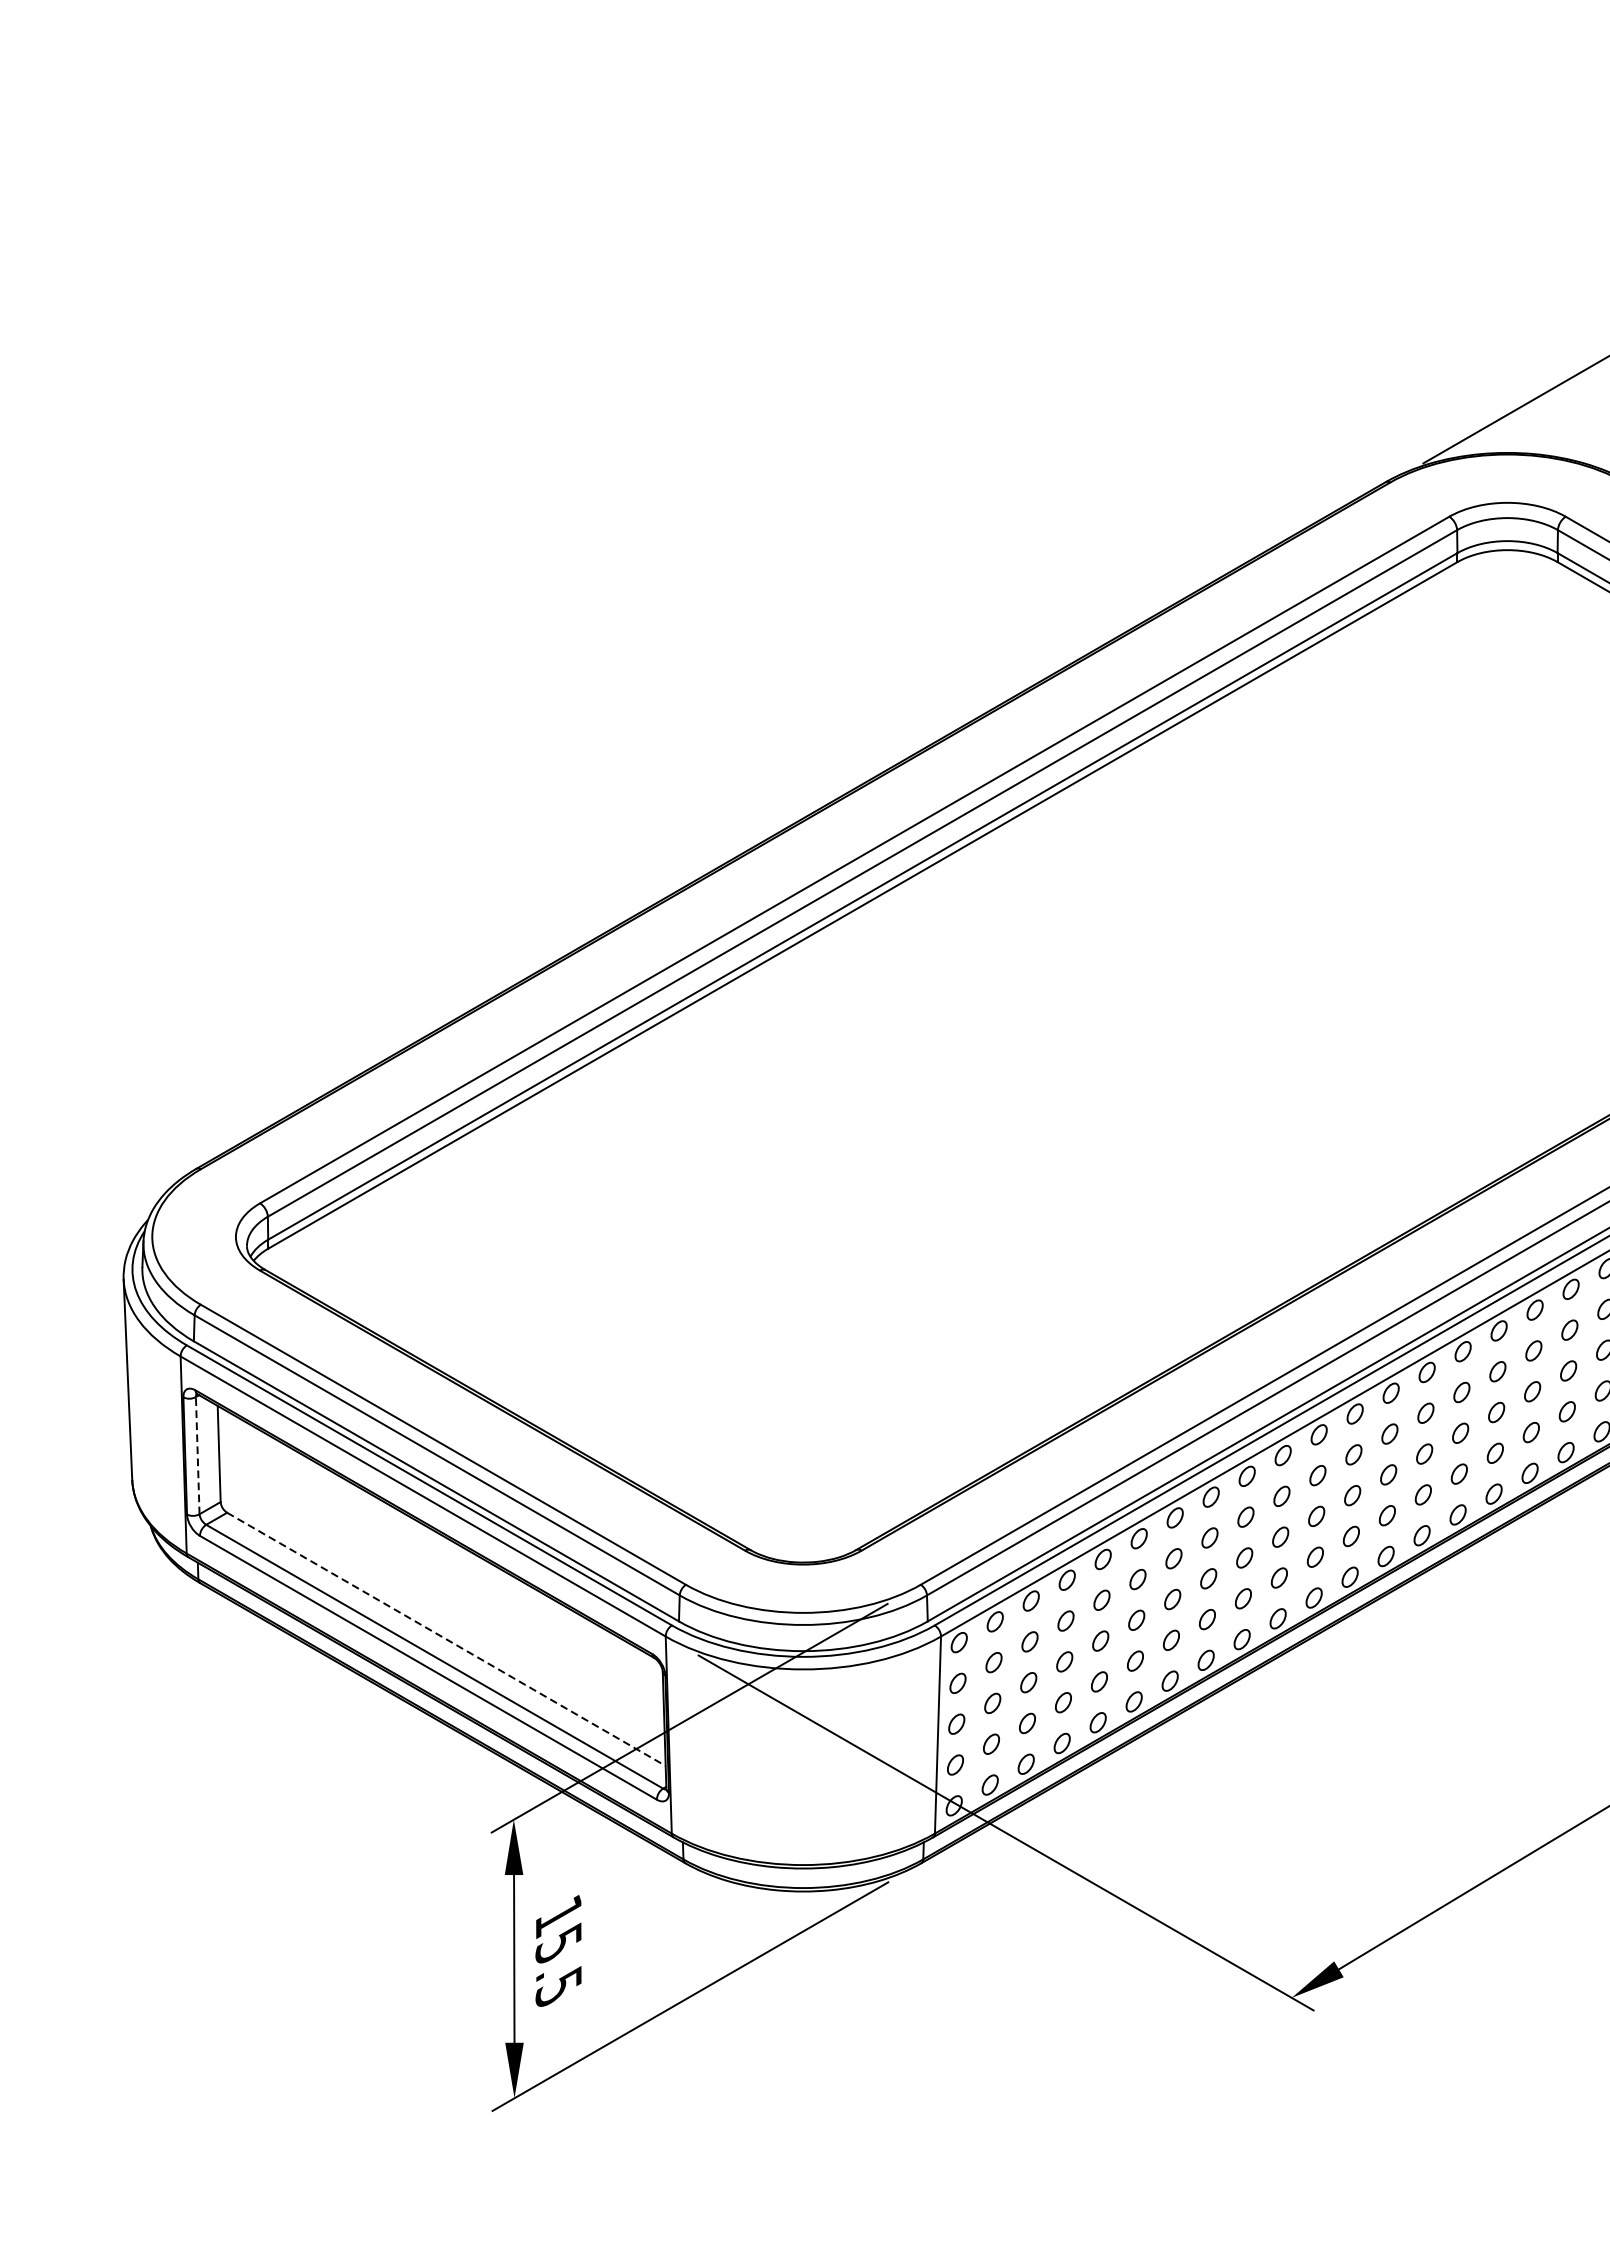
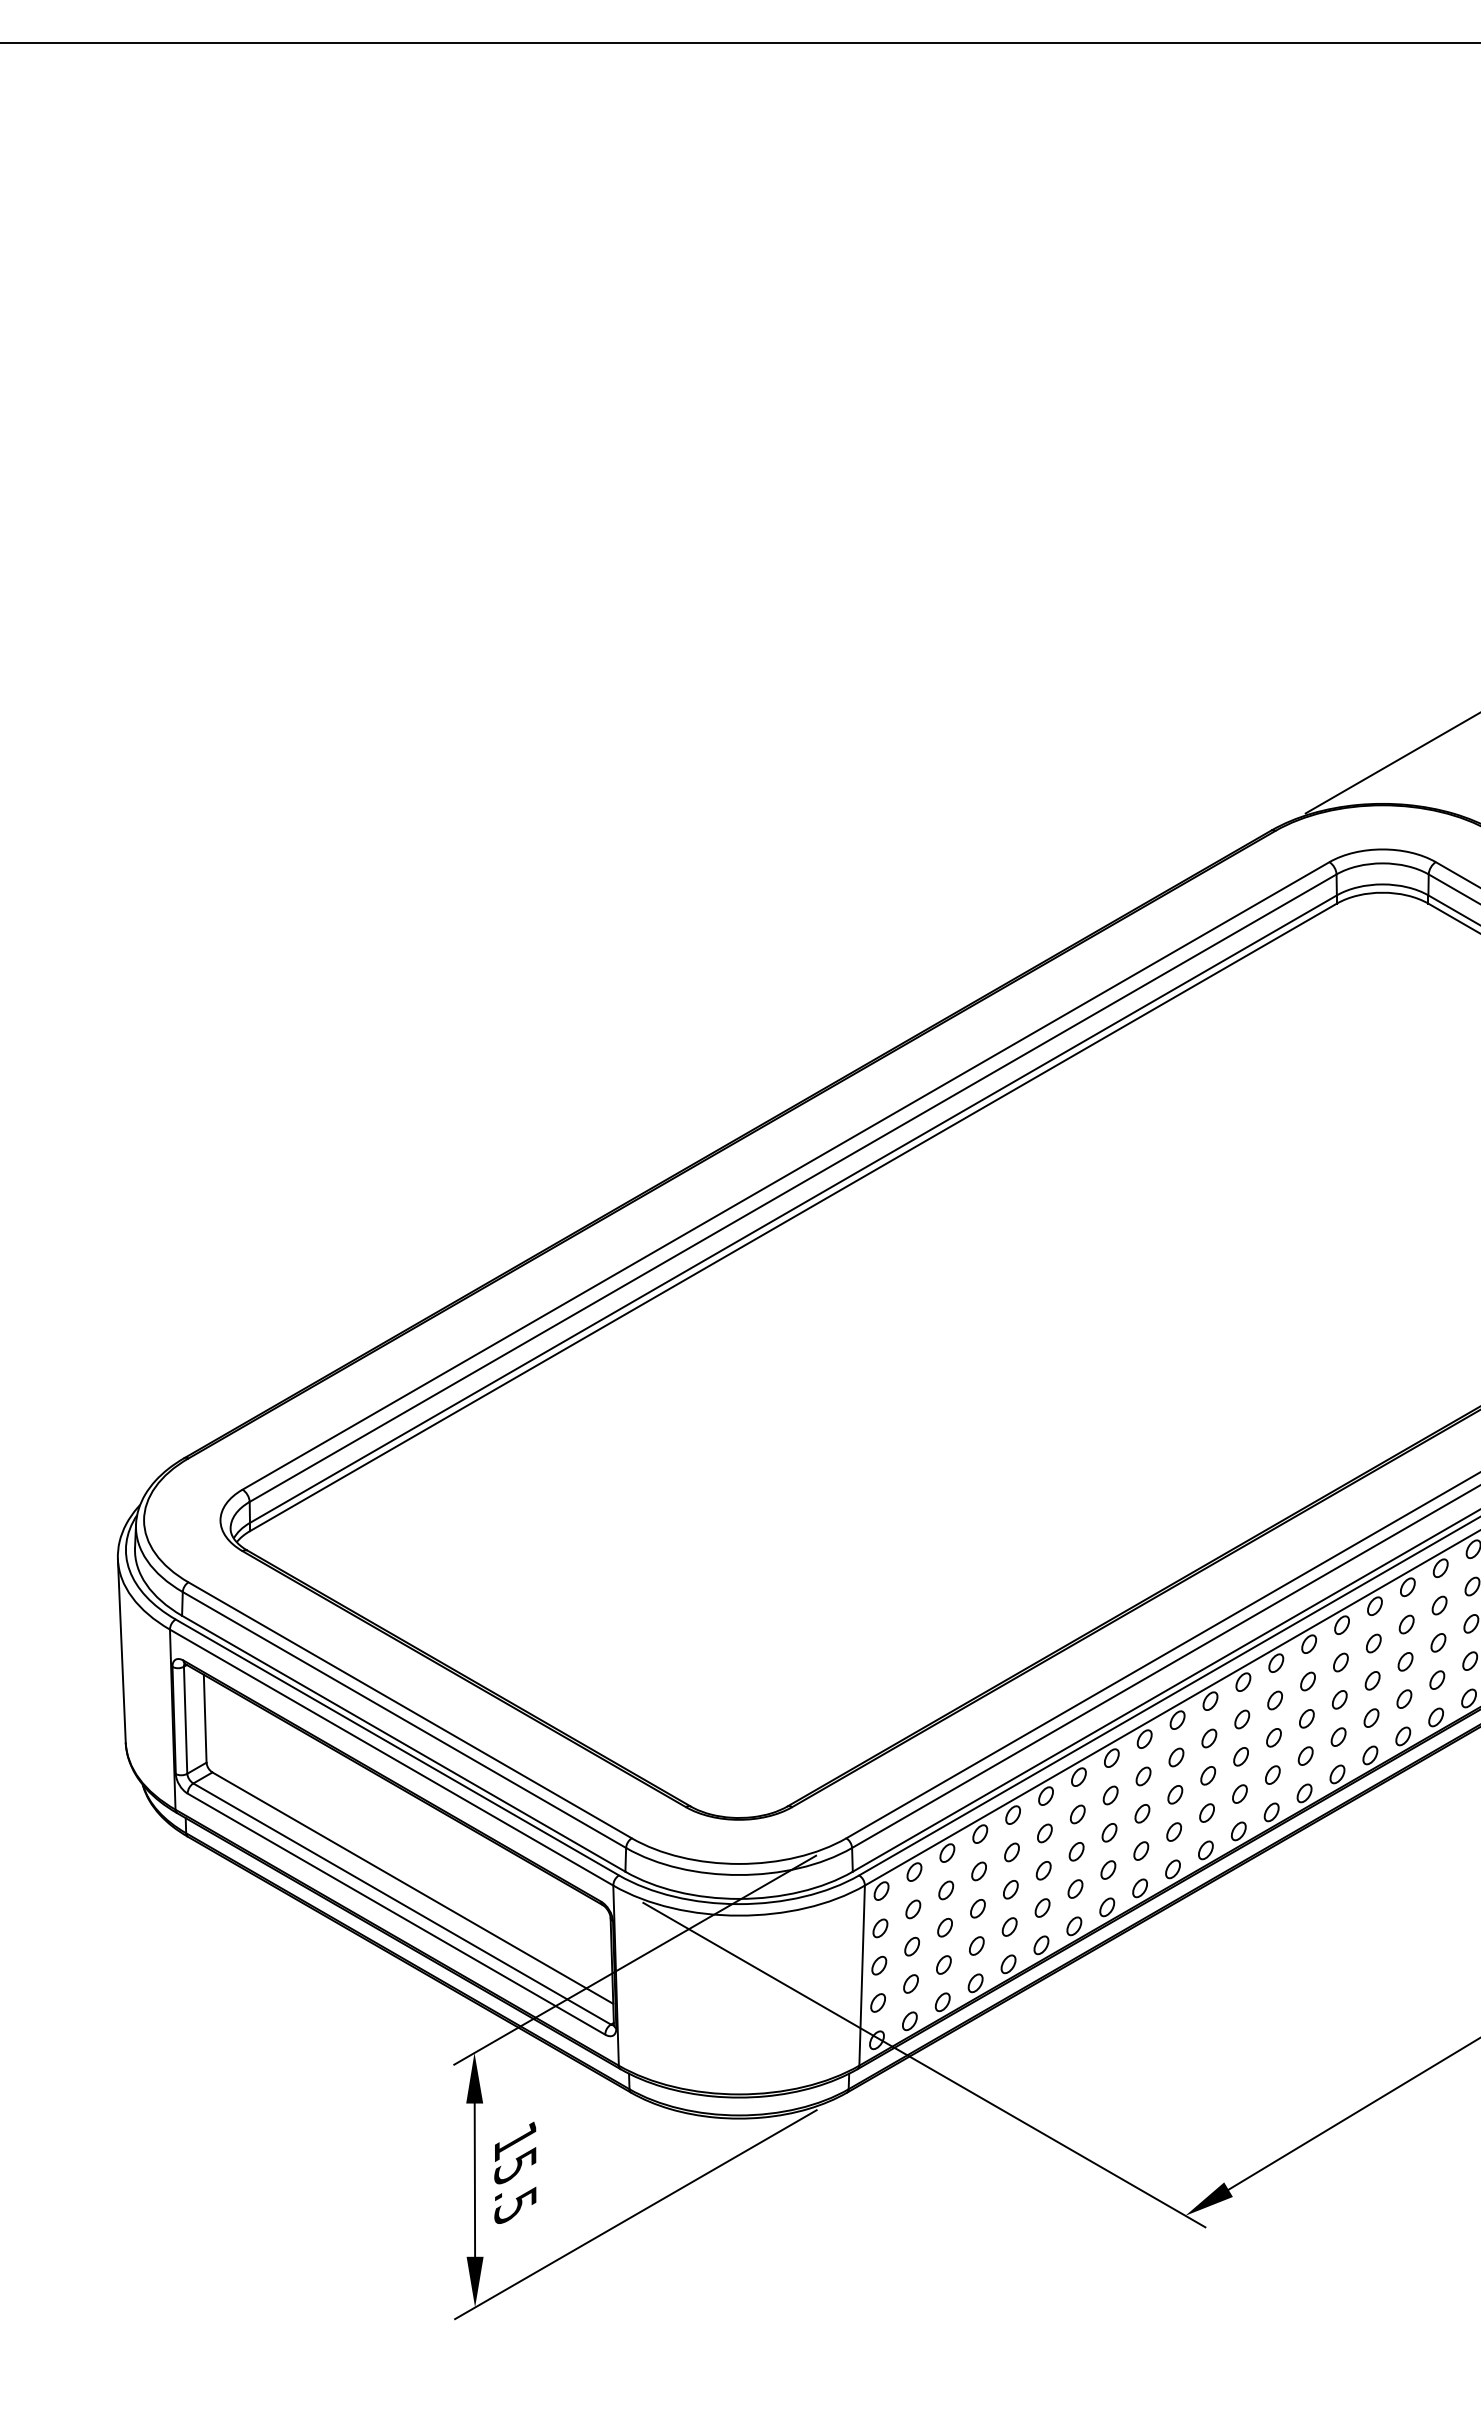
line: (197, 1455) -> (185, 1720), dashed -> solid
line: (447, 1639) -> (413, 1888), dashed -> solid

